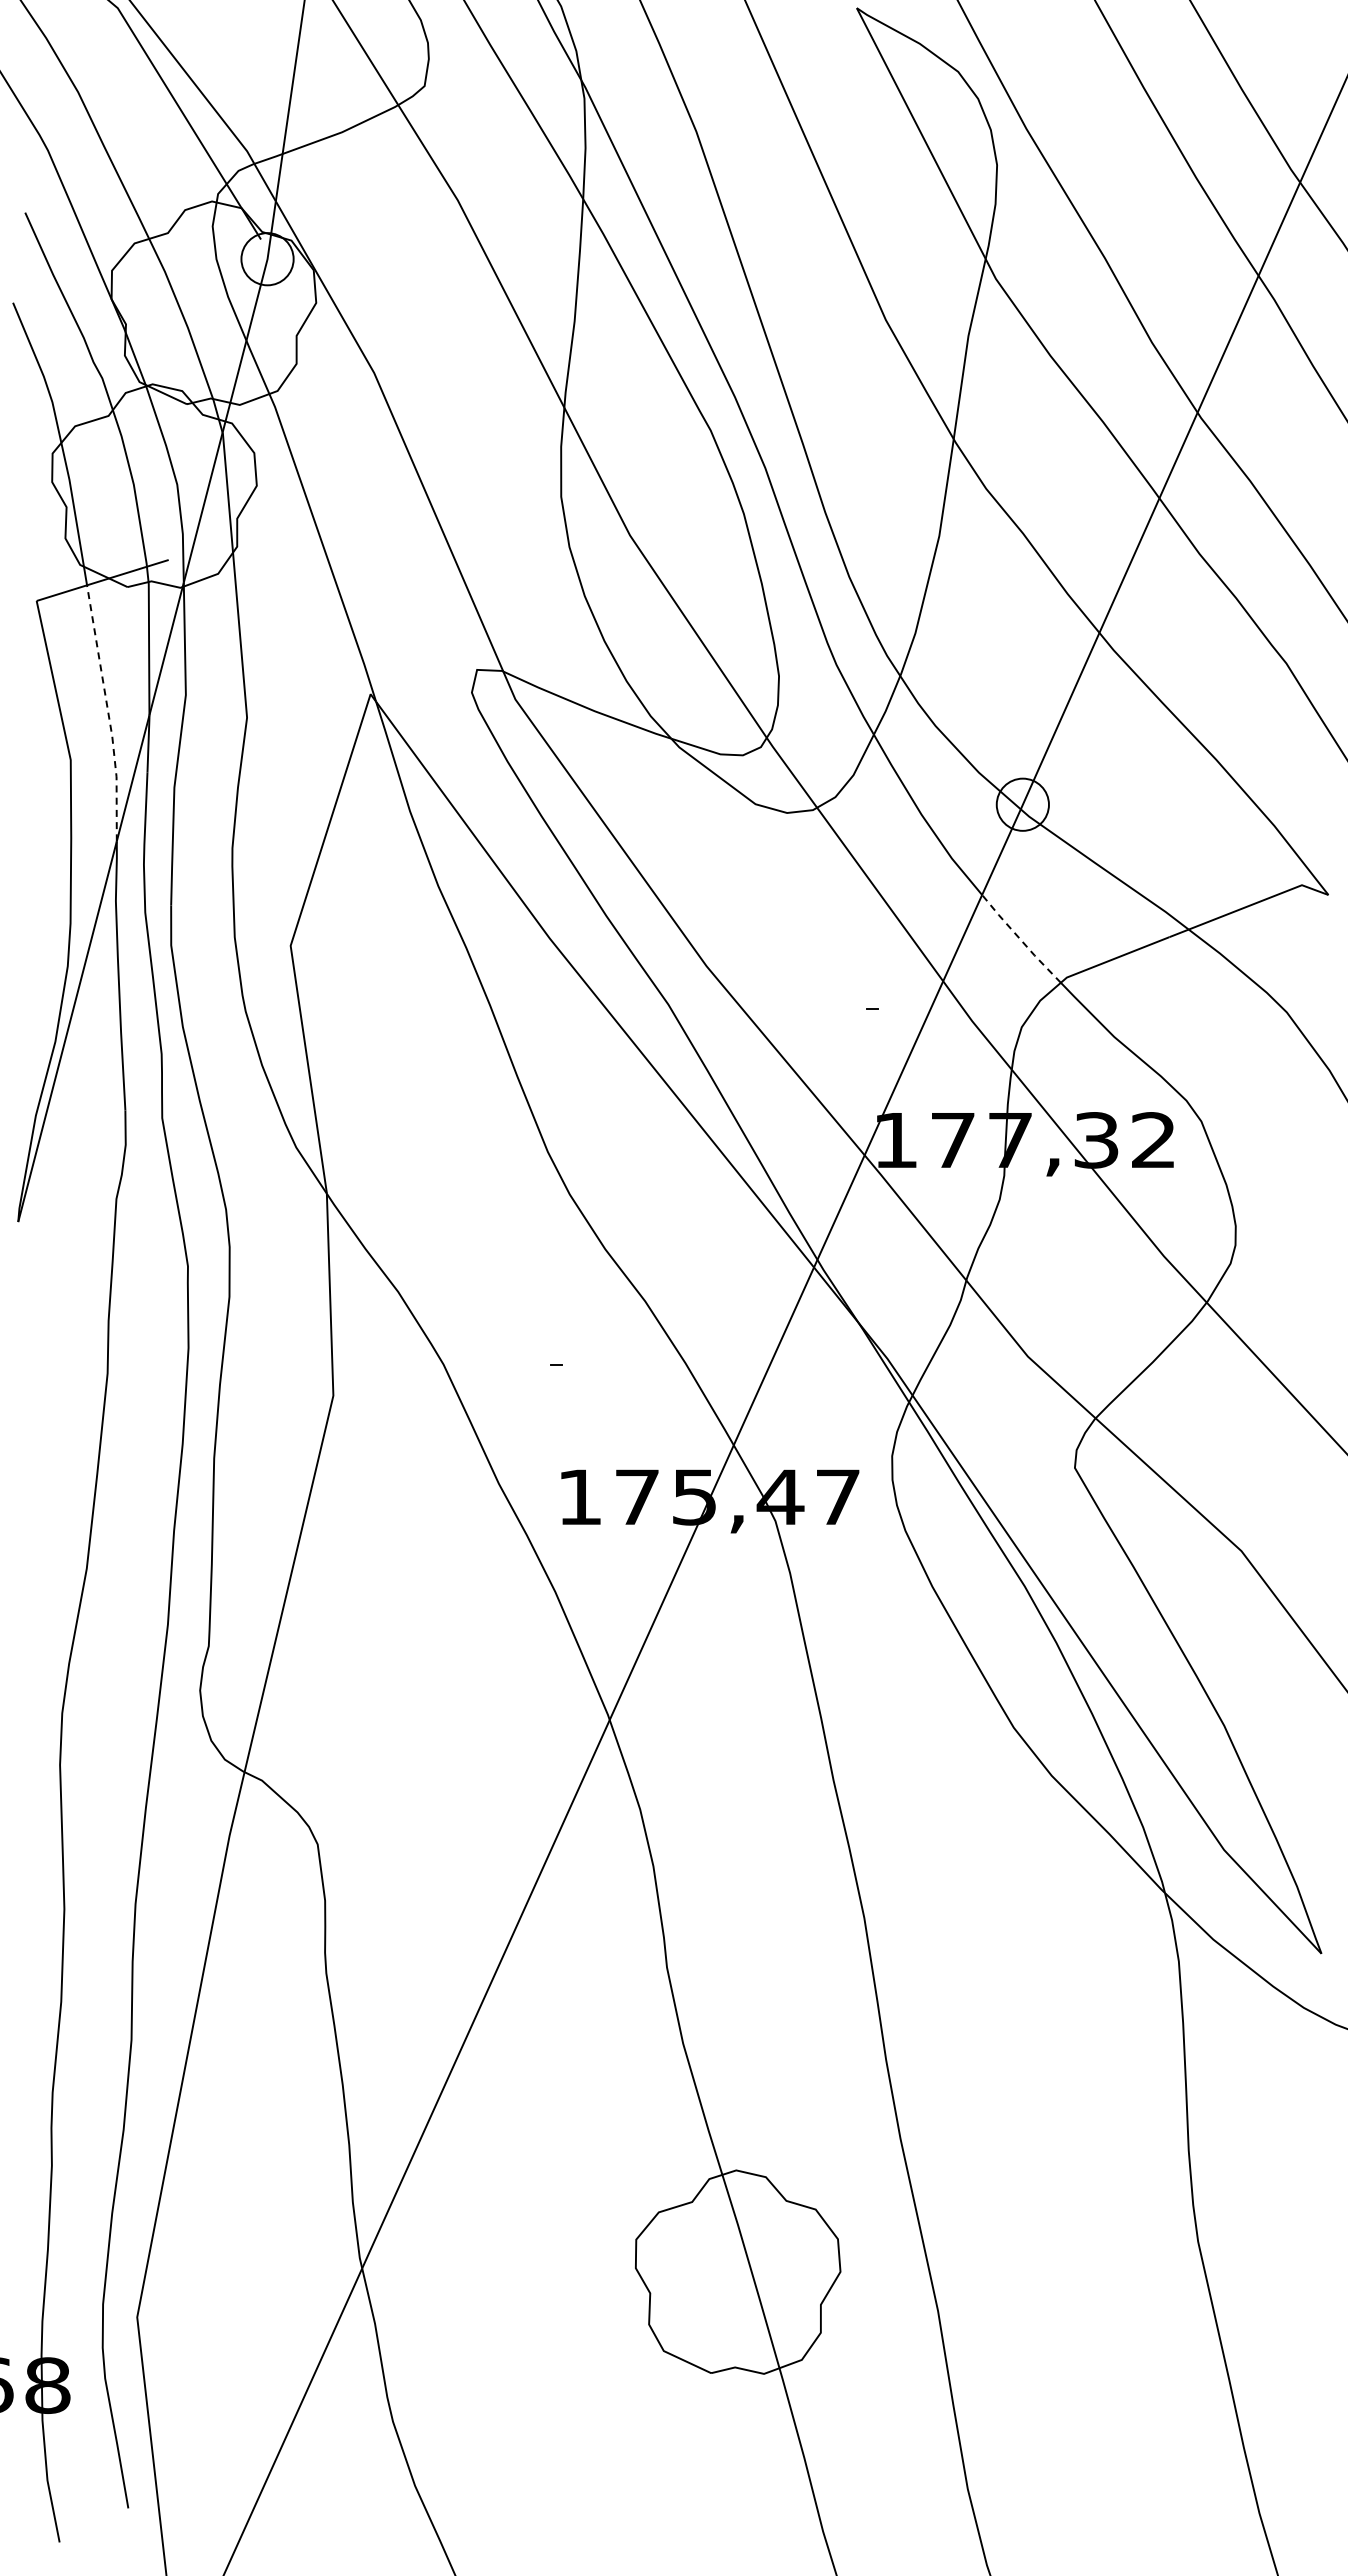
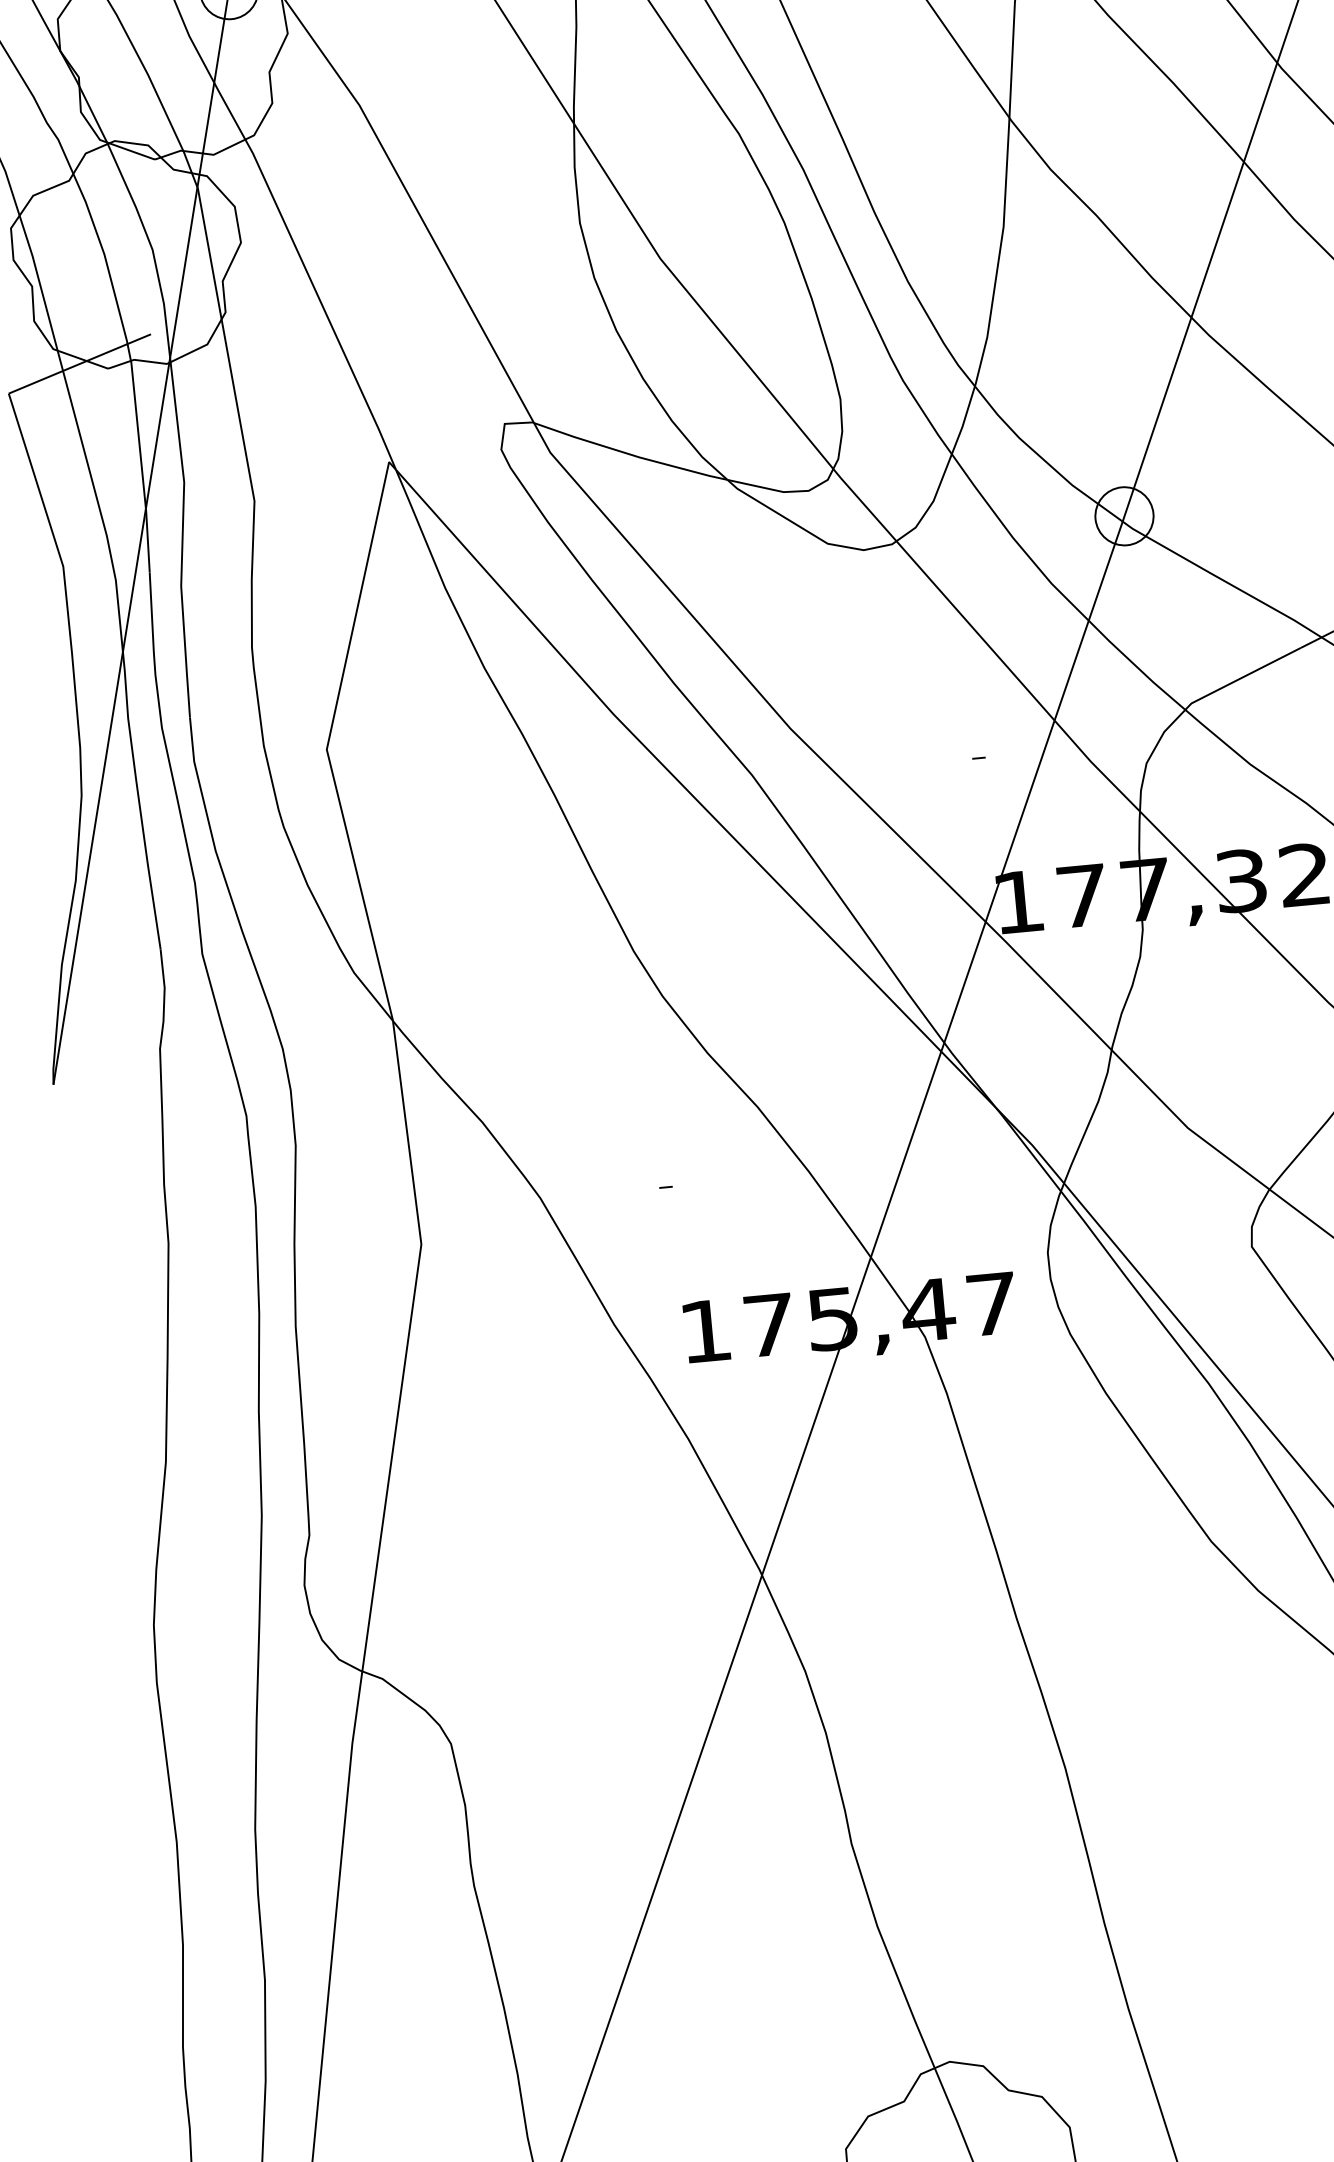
line: (108, 713) -> (100, 510), dashed -> solid
line: (1020, 939) -> (1135, 666), dashed -> solid

